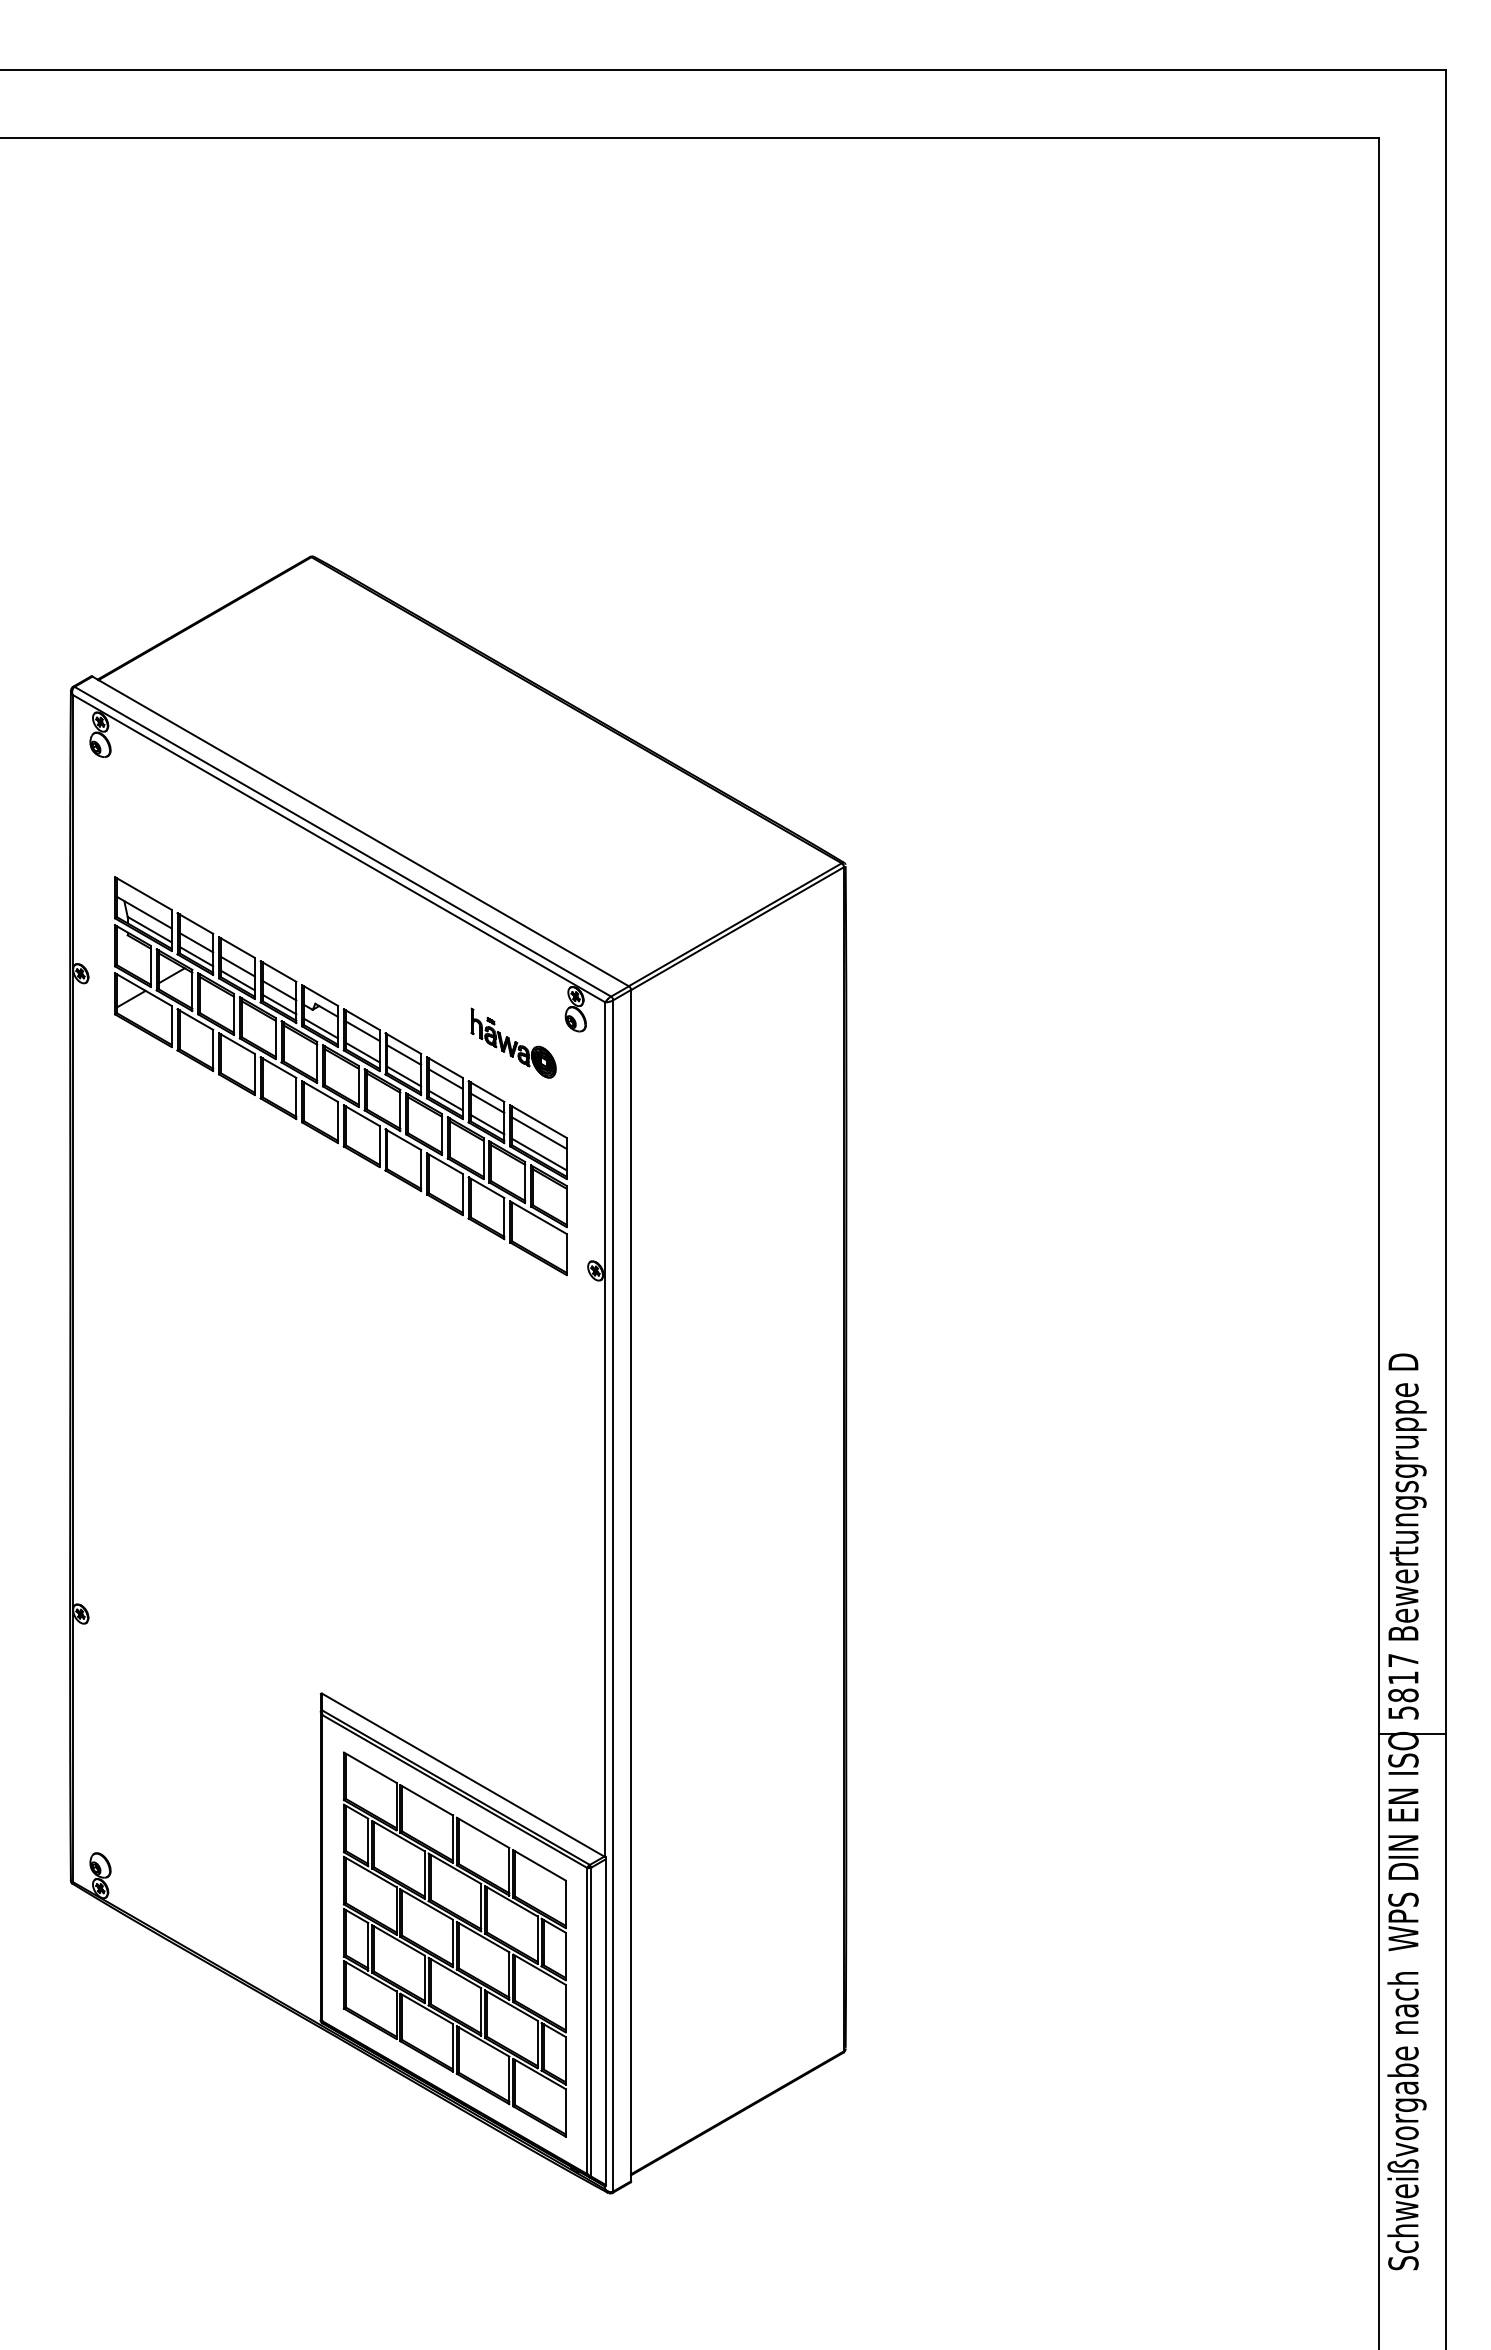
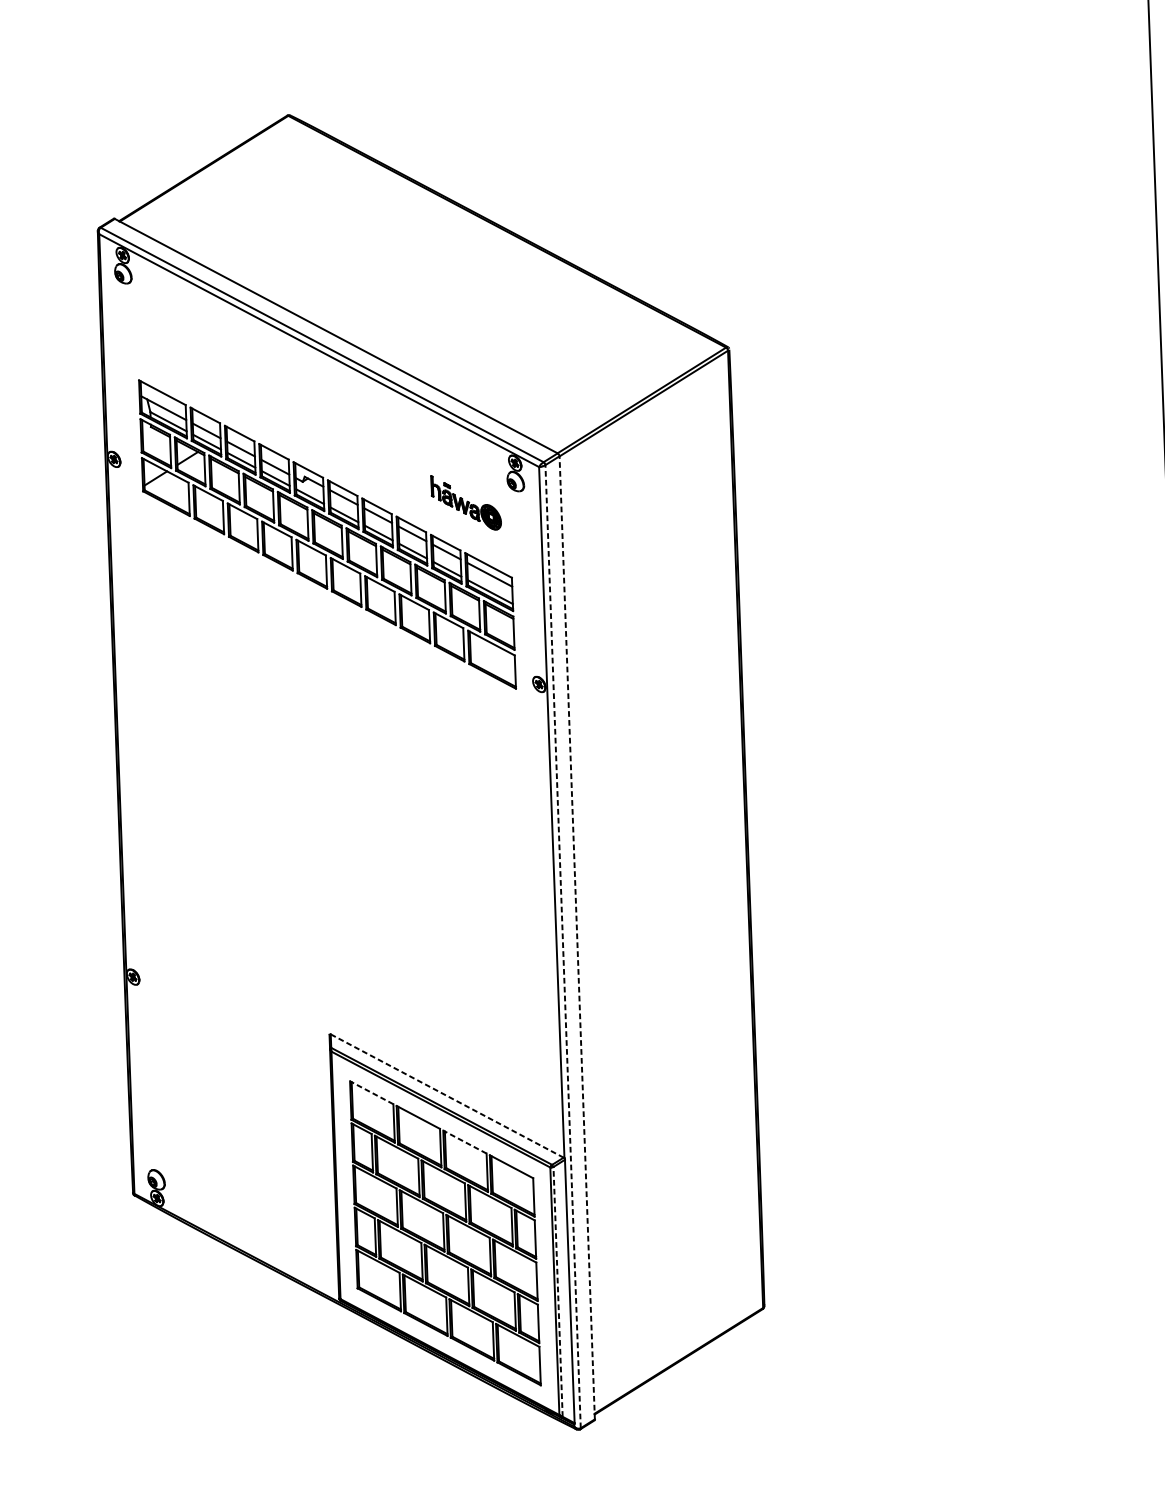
line: (631, 1585) -> (577, 937), solid -> dashed
line: (613, 1595) -> (563, 946), solid -> dashed
line: (369, 1767) -> (371, 1092), solid -> dashed
line: (463, 1775) -> (447, 1096), solid -> dashed
line: (482, 1832) -> (464, 1141), solid -> dashed
line: (591, 2022) -> (558, 1292), solid -> dashed

